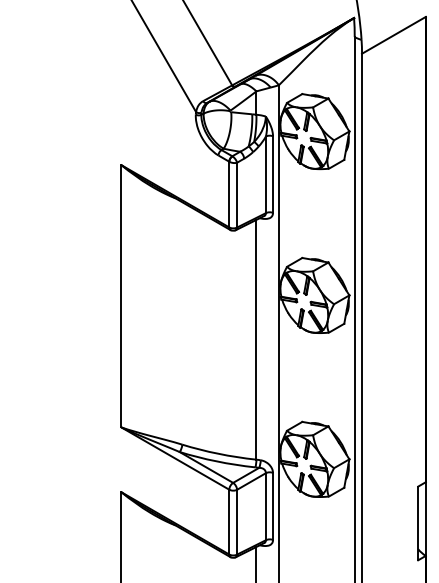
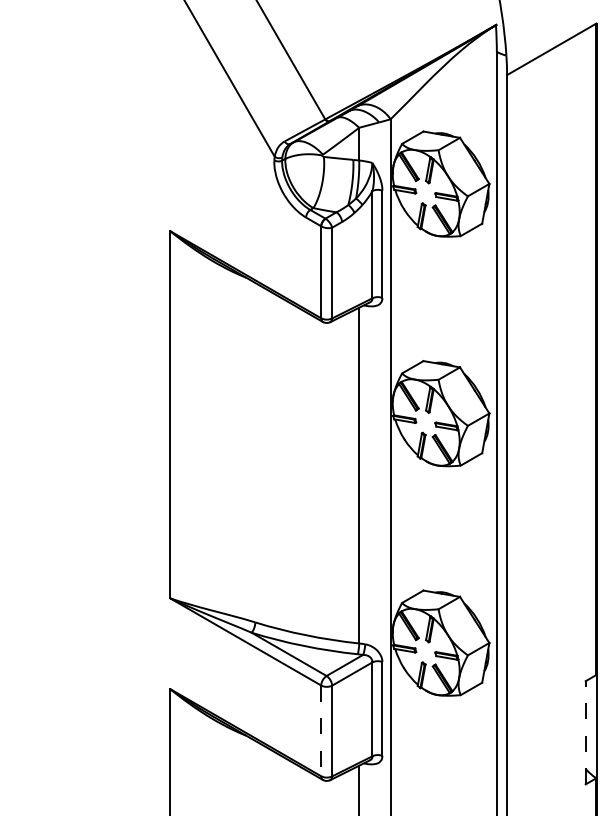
line: (229, 522) -> (321, 731), solid -> dashed
line: (418, 523) -> (585, 732), solid -> dashed

